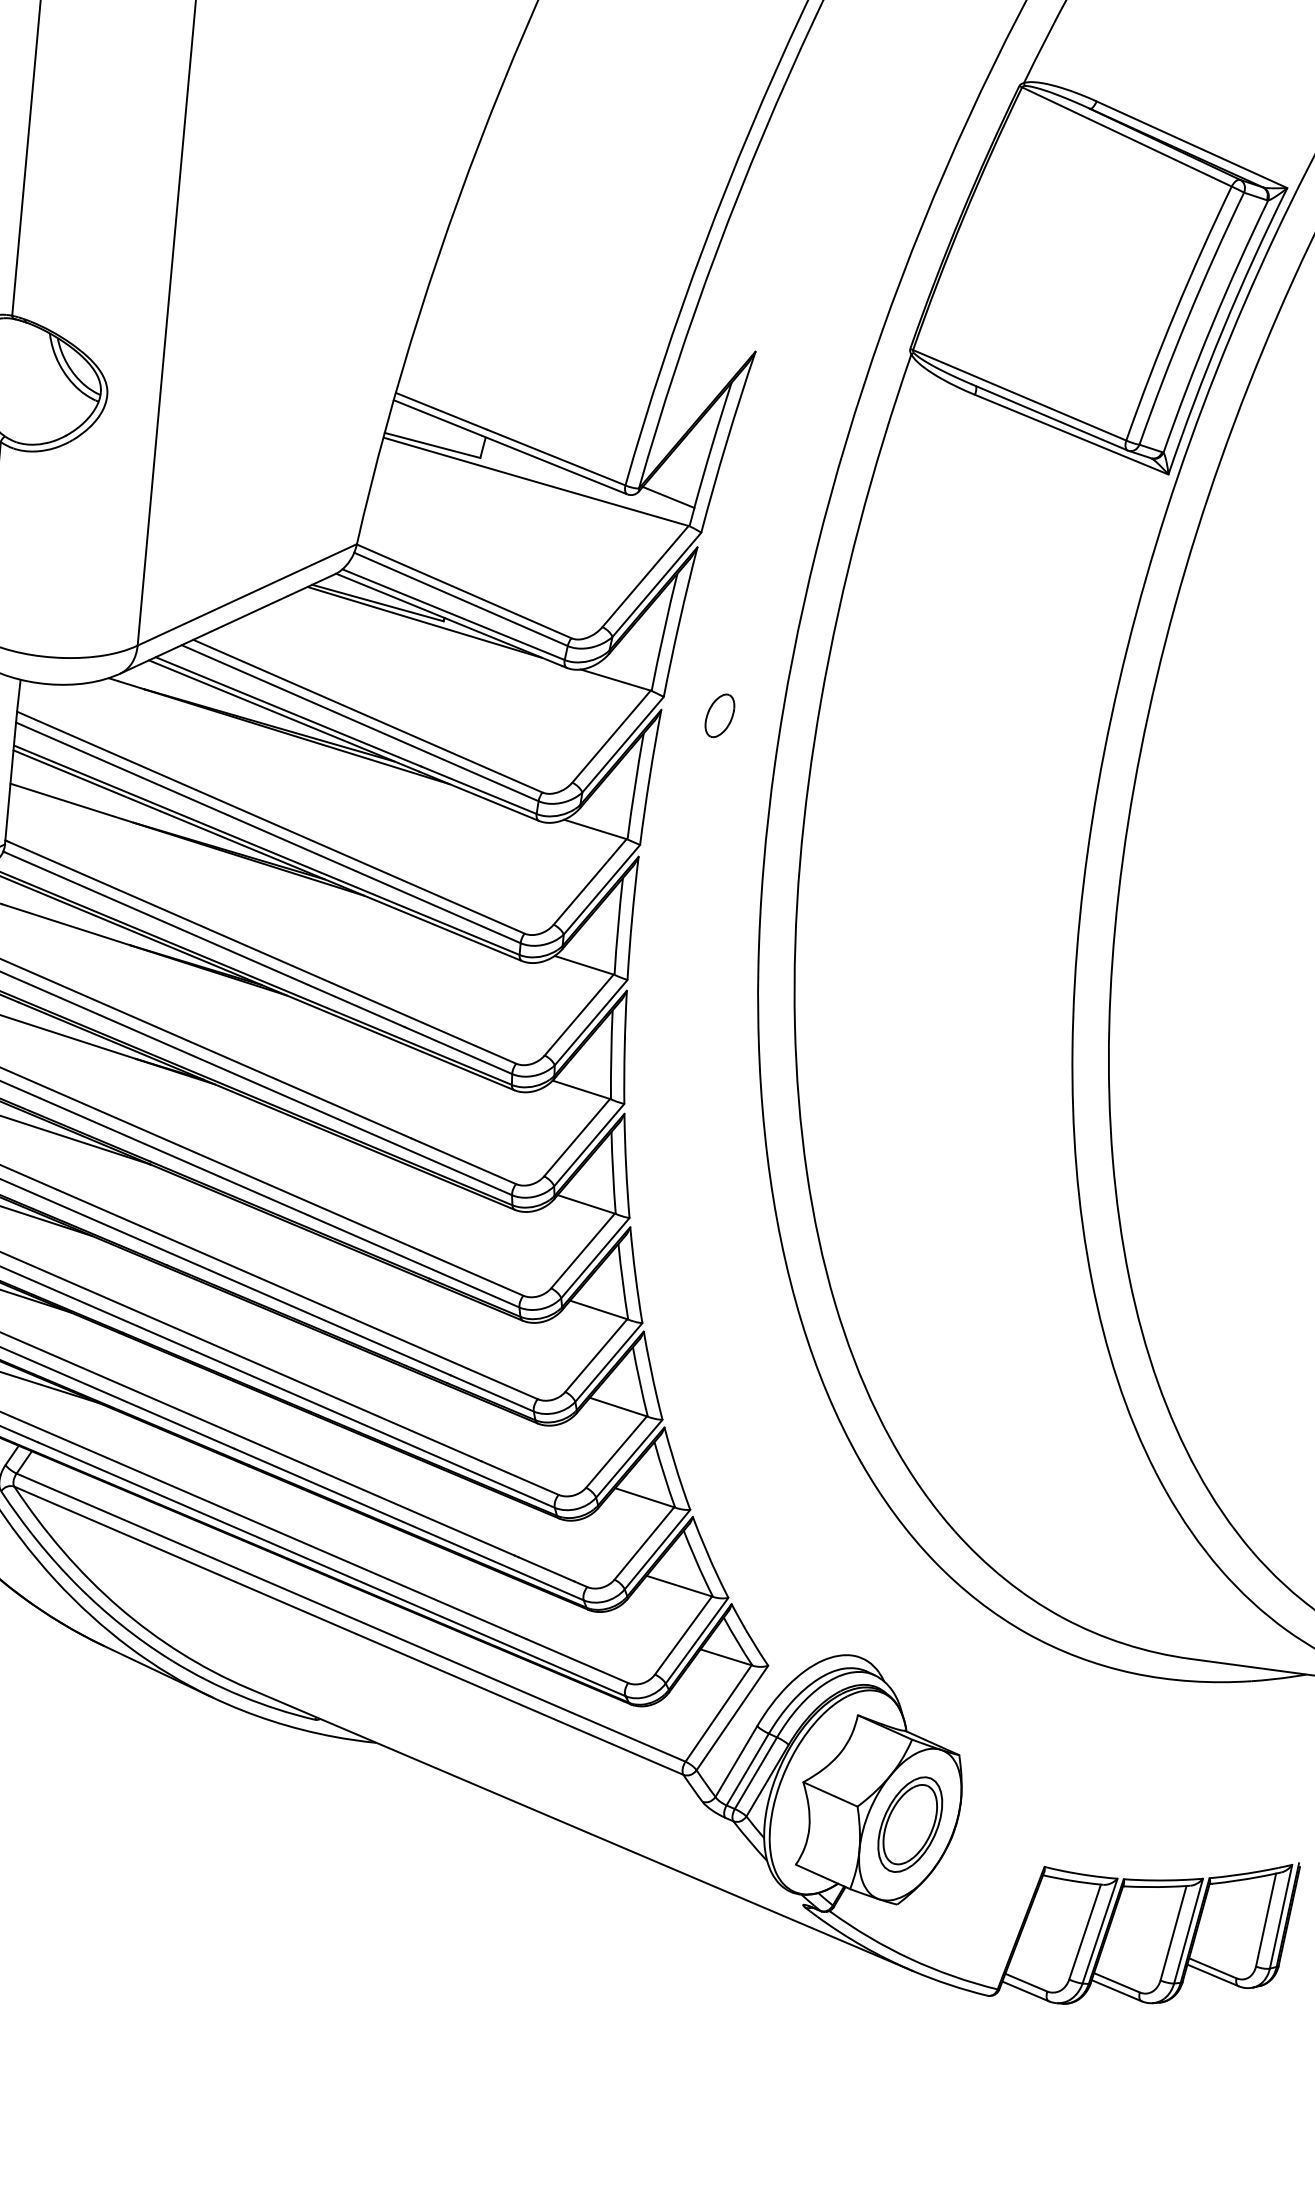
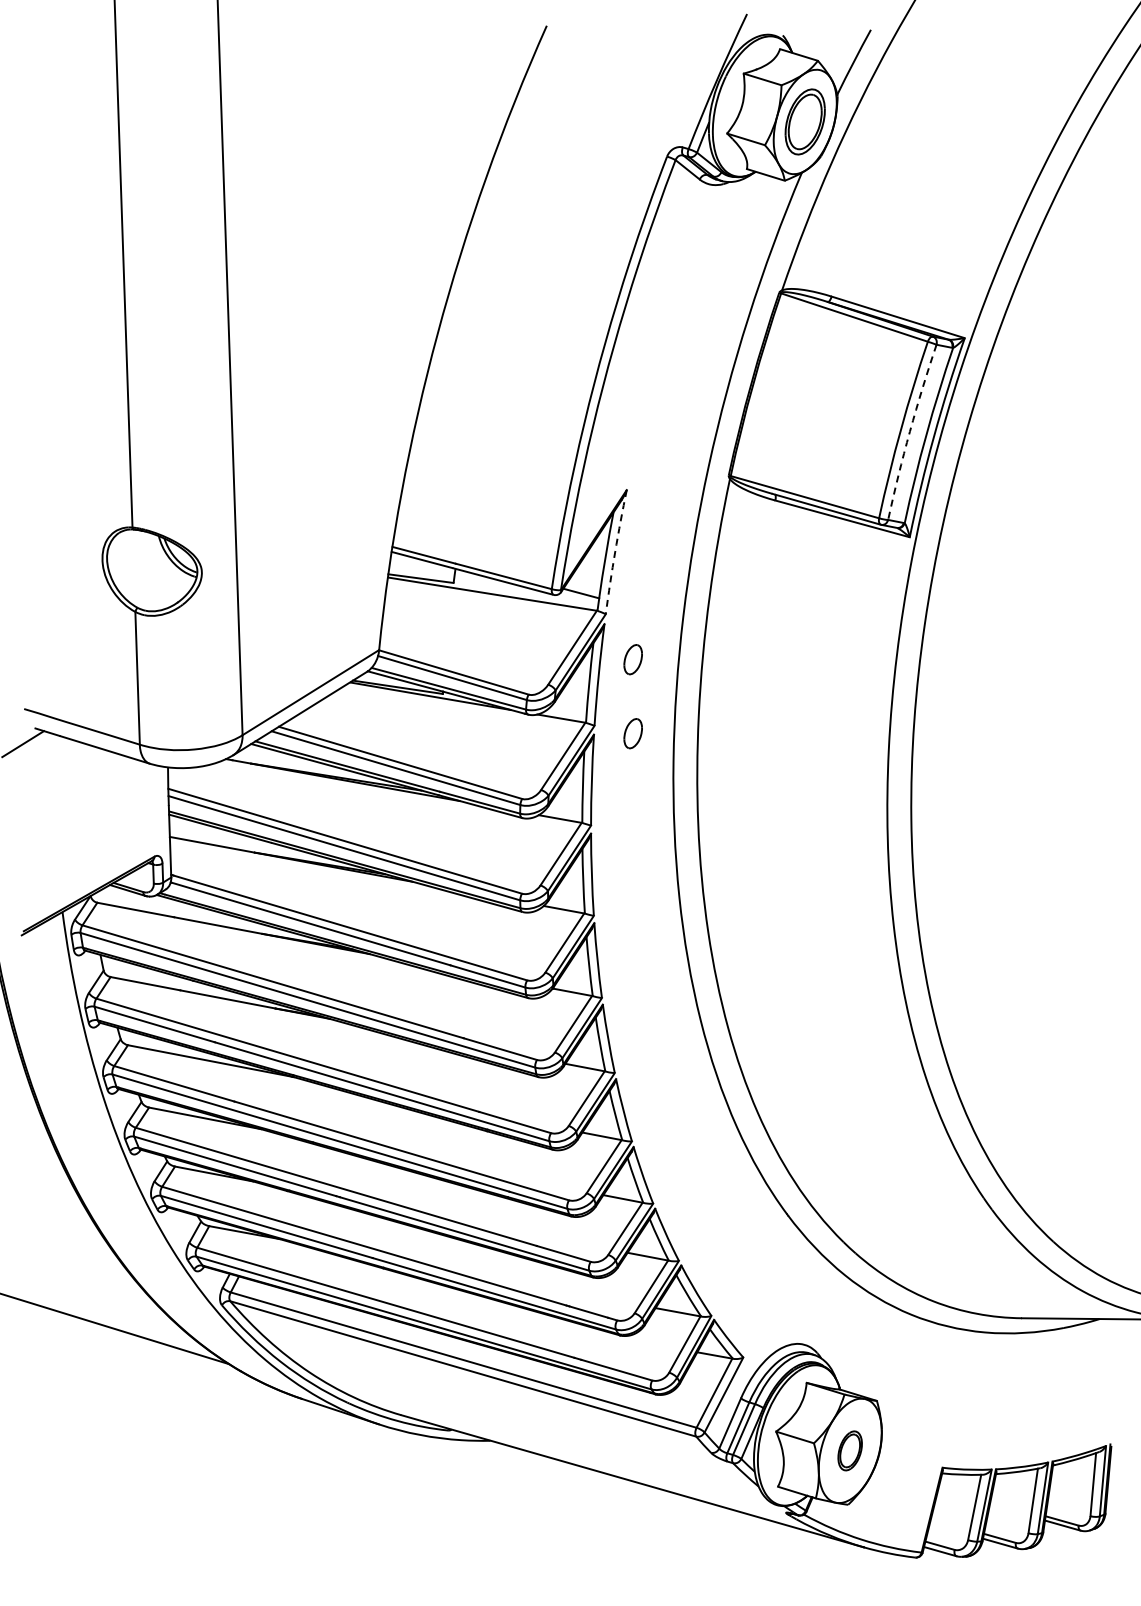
arc: (1187, 316) -> (909, 431), solid -> dashed
arc: (727, 441) -> (615, 551), solid -> dashed
part: (732, 605) -> (632, 659), added
part: (909, 1823) -> (849, 1450), size x0.6

